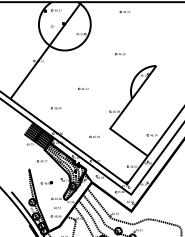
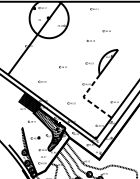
part: (141, 41) -> (106, 31), added
part: (118, 83) -> (89, 63), added
line: (114, 131) -> (86, 99), solid -> dashed

